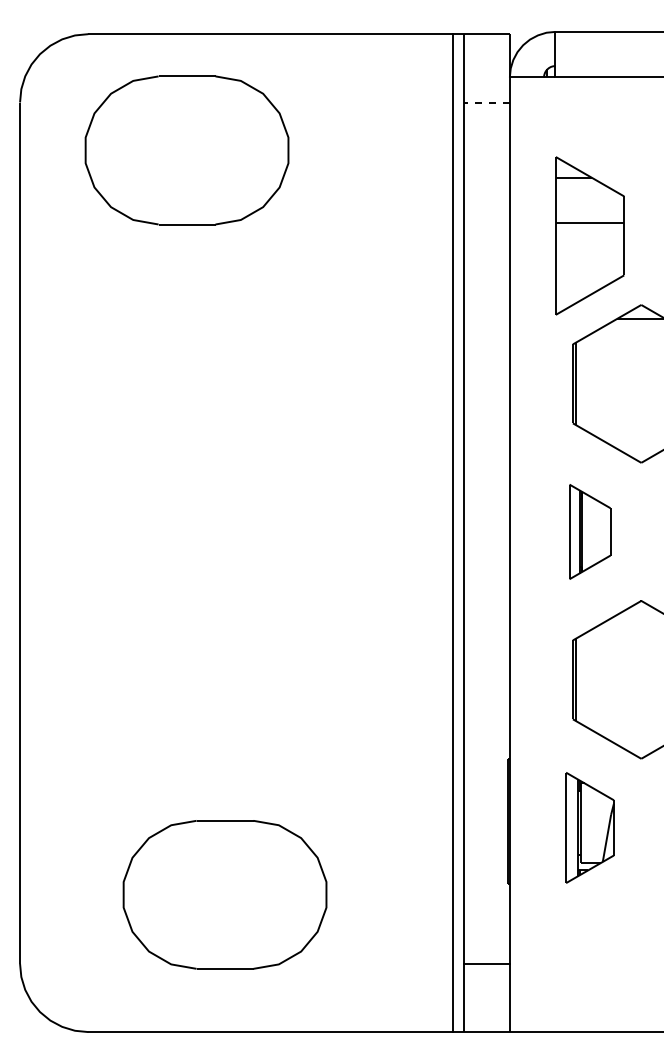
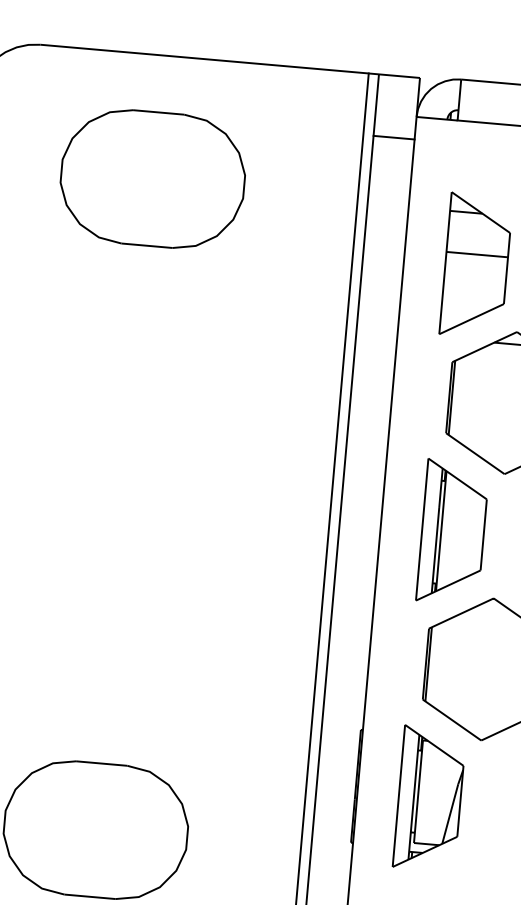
line: (487, 102) -> (394, 137), dashed -> solid
part: (186, 150) -> (152, 179), moved
part: (589, 531) -> (452, 531), size x1.67
part: (589, 827) -> (429, 798), size x1.43

